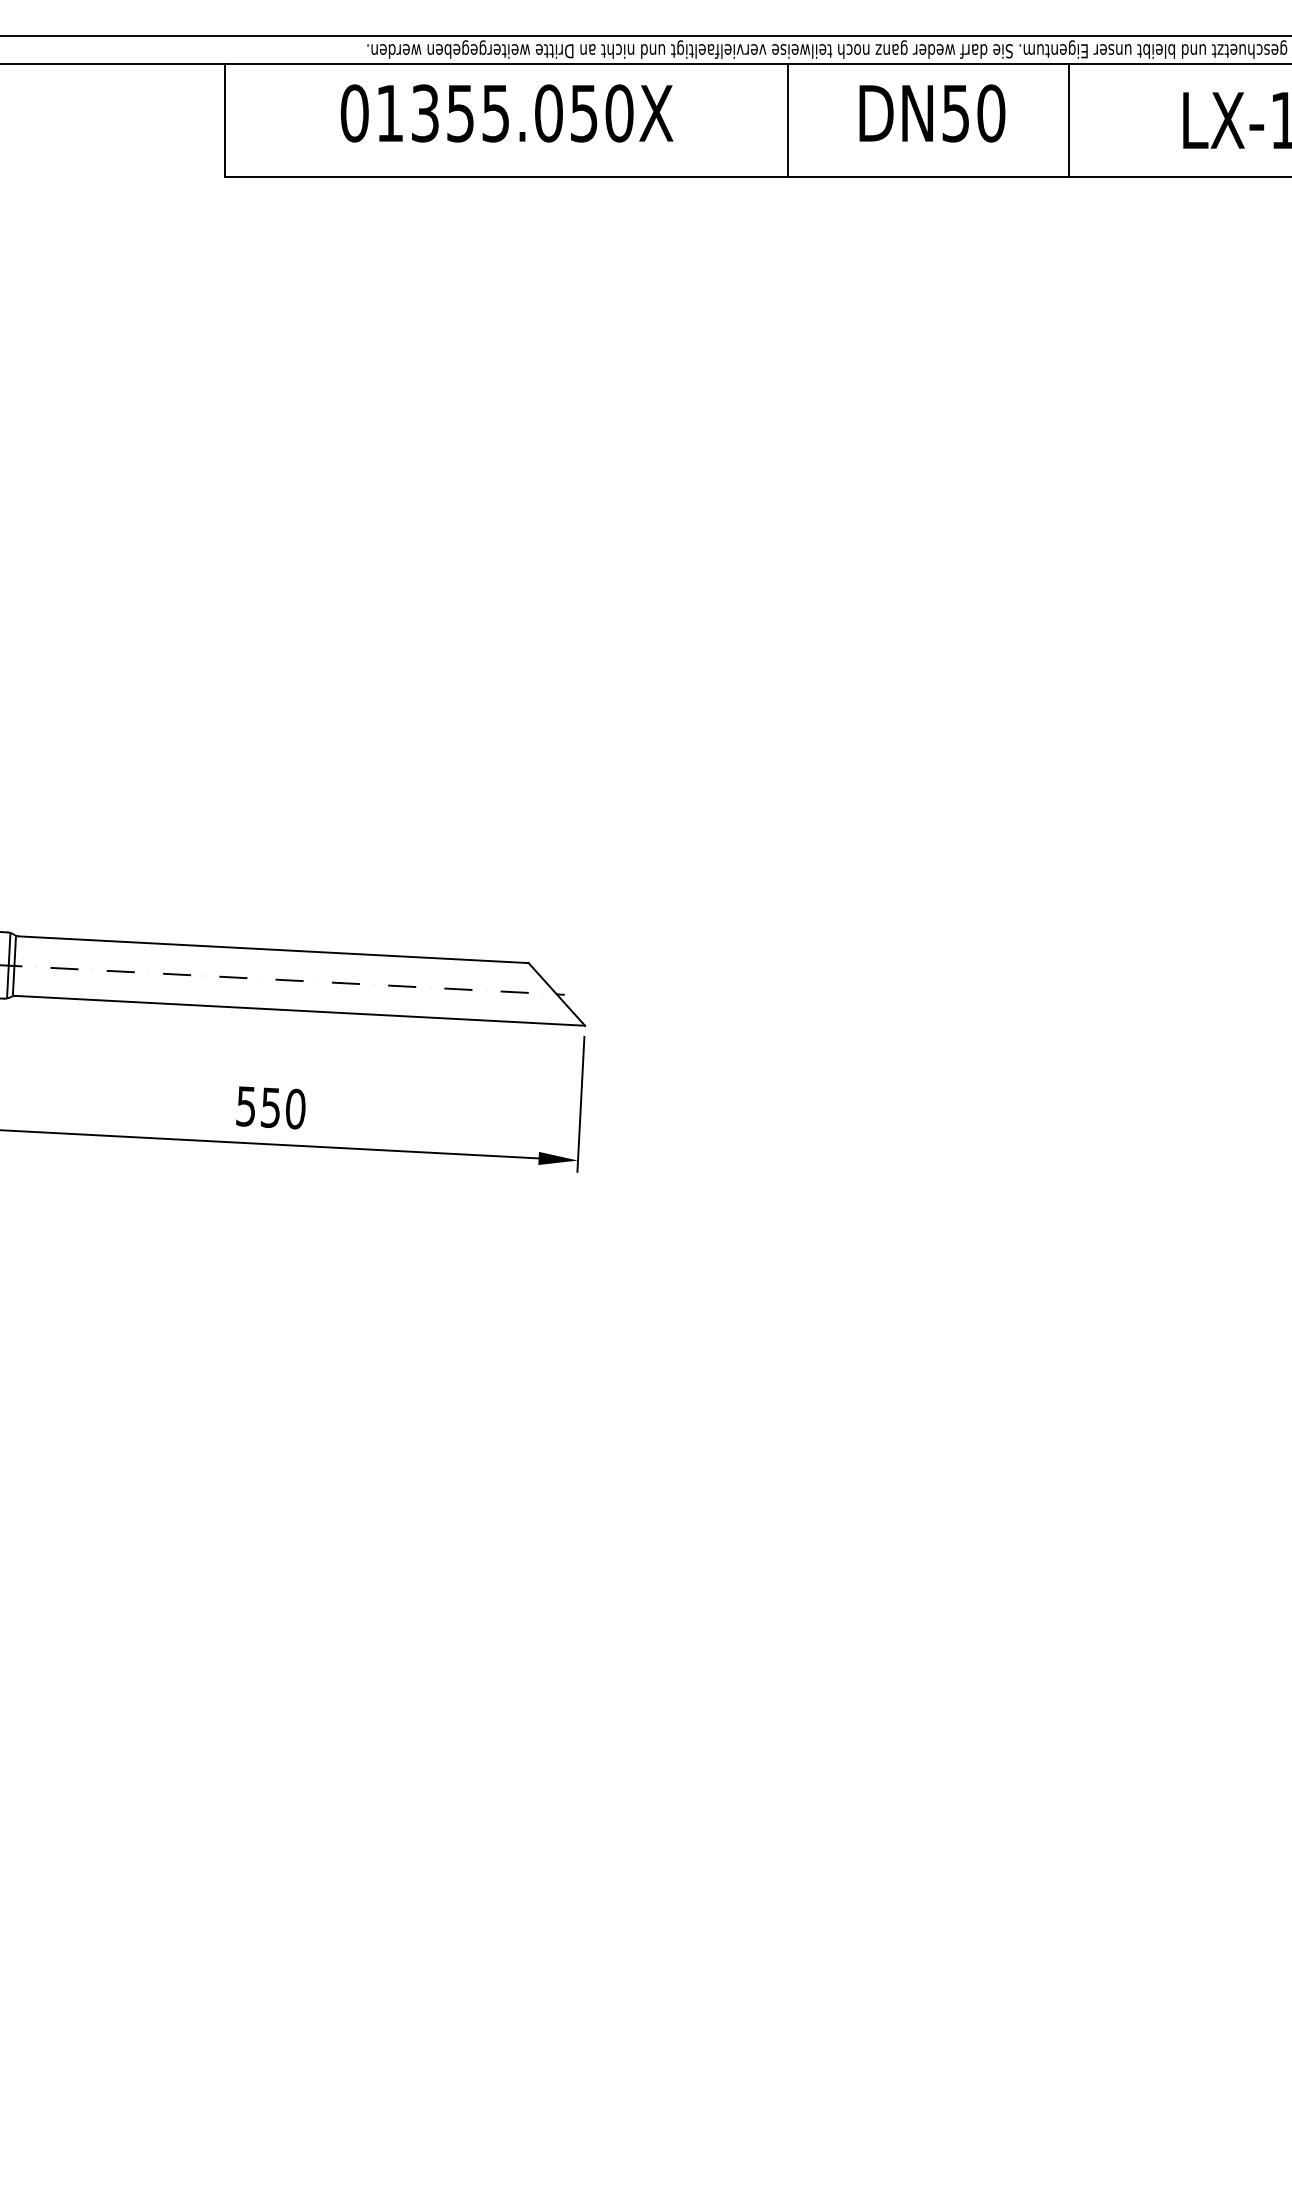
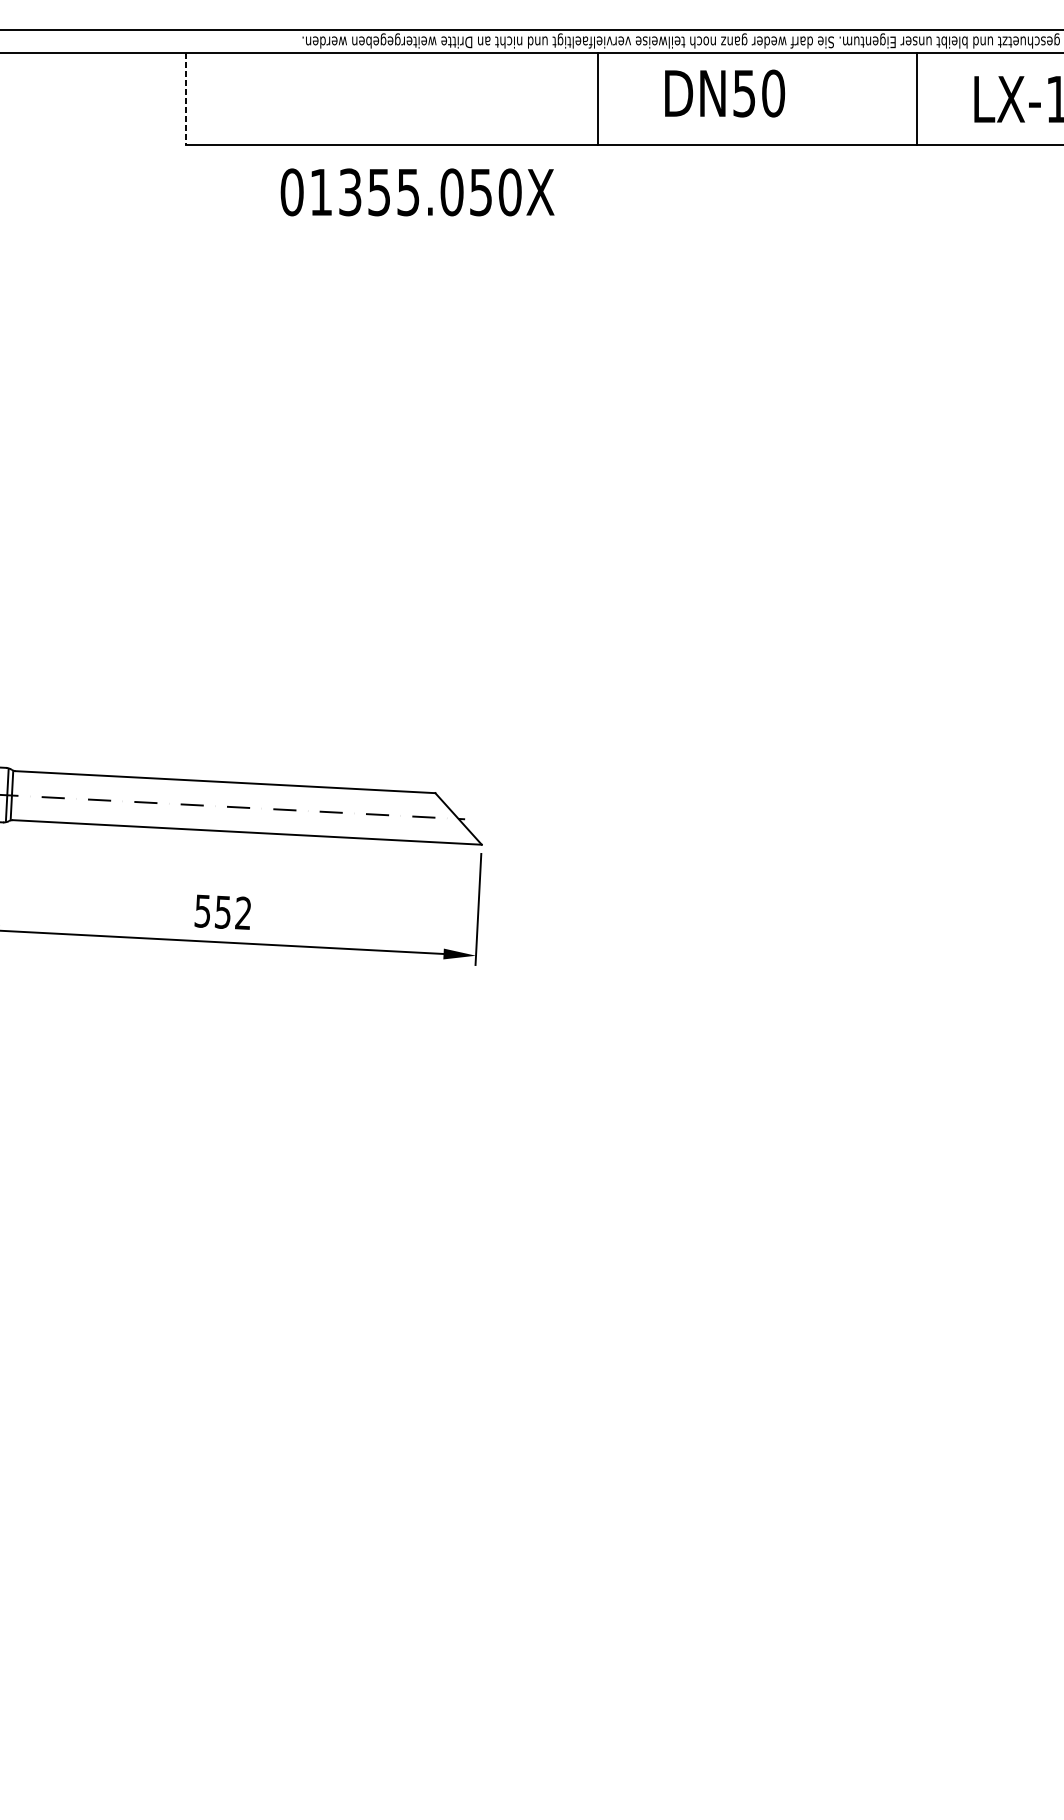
text: (506, 113) -> (417, 192), moved
text: (932, 113) -> (725, 93), moved
line: (225, 120) -> (185, 99), solid -> dashed
line: (787, 120) -> (597, 99), moved
line: (1068, 120) -> (916, 99), moved
text: (295, 1108) -> (243, 912), 550 -> 552

